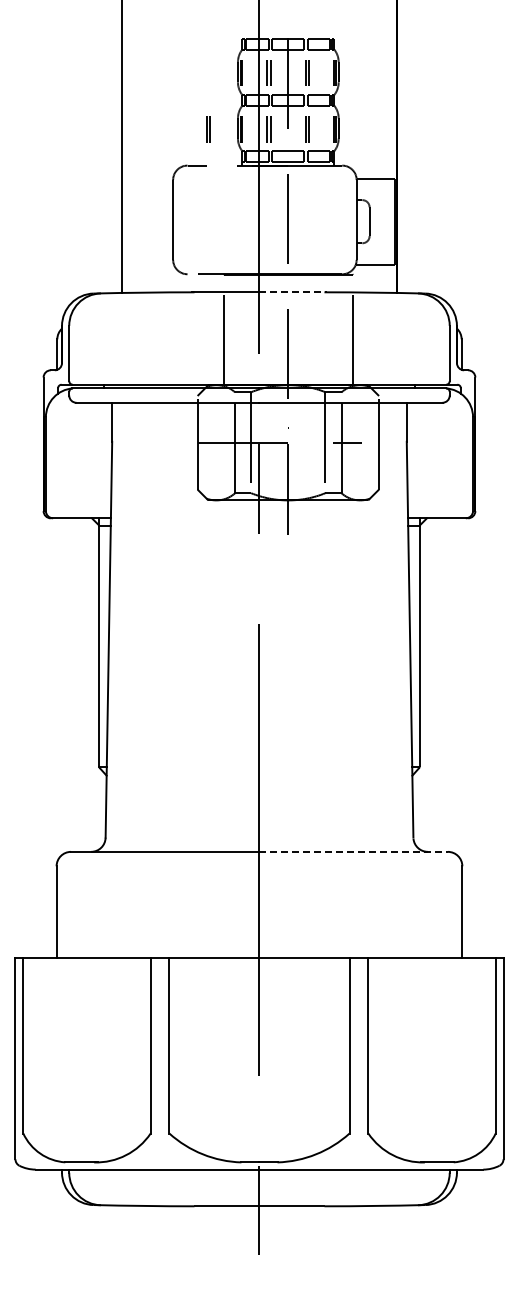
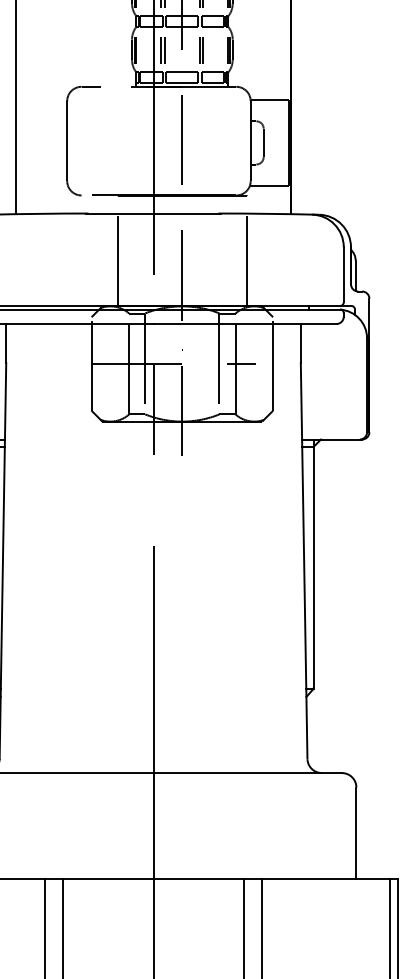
line: (207, 129) -> (101, 50), removed
line: (293, 292) -> (187, 213), dashed -> solid
line: (354, 851) -> (248, 772), dashed -> solid

